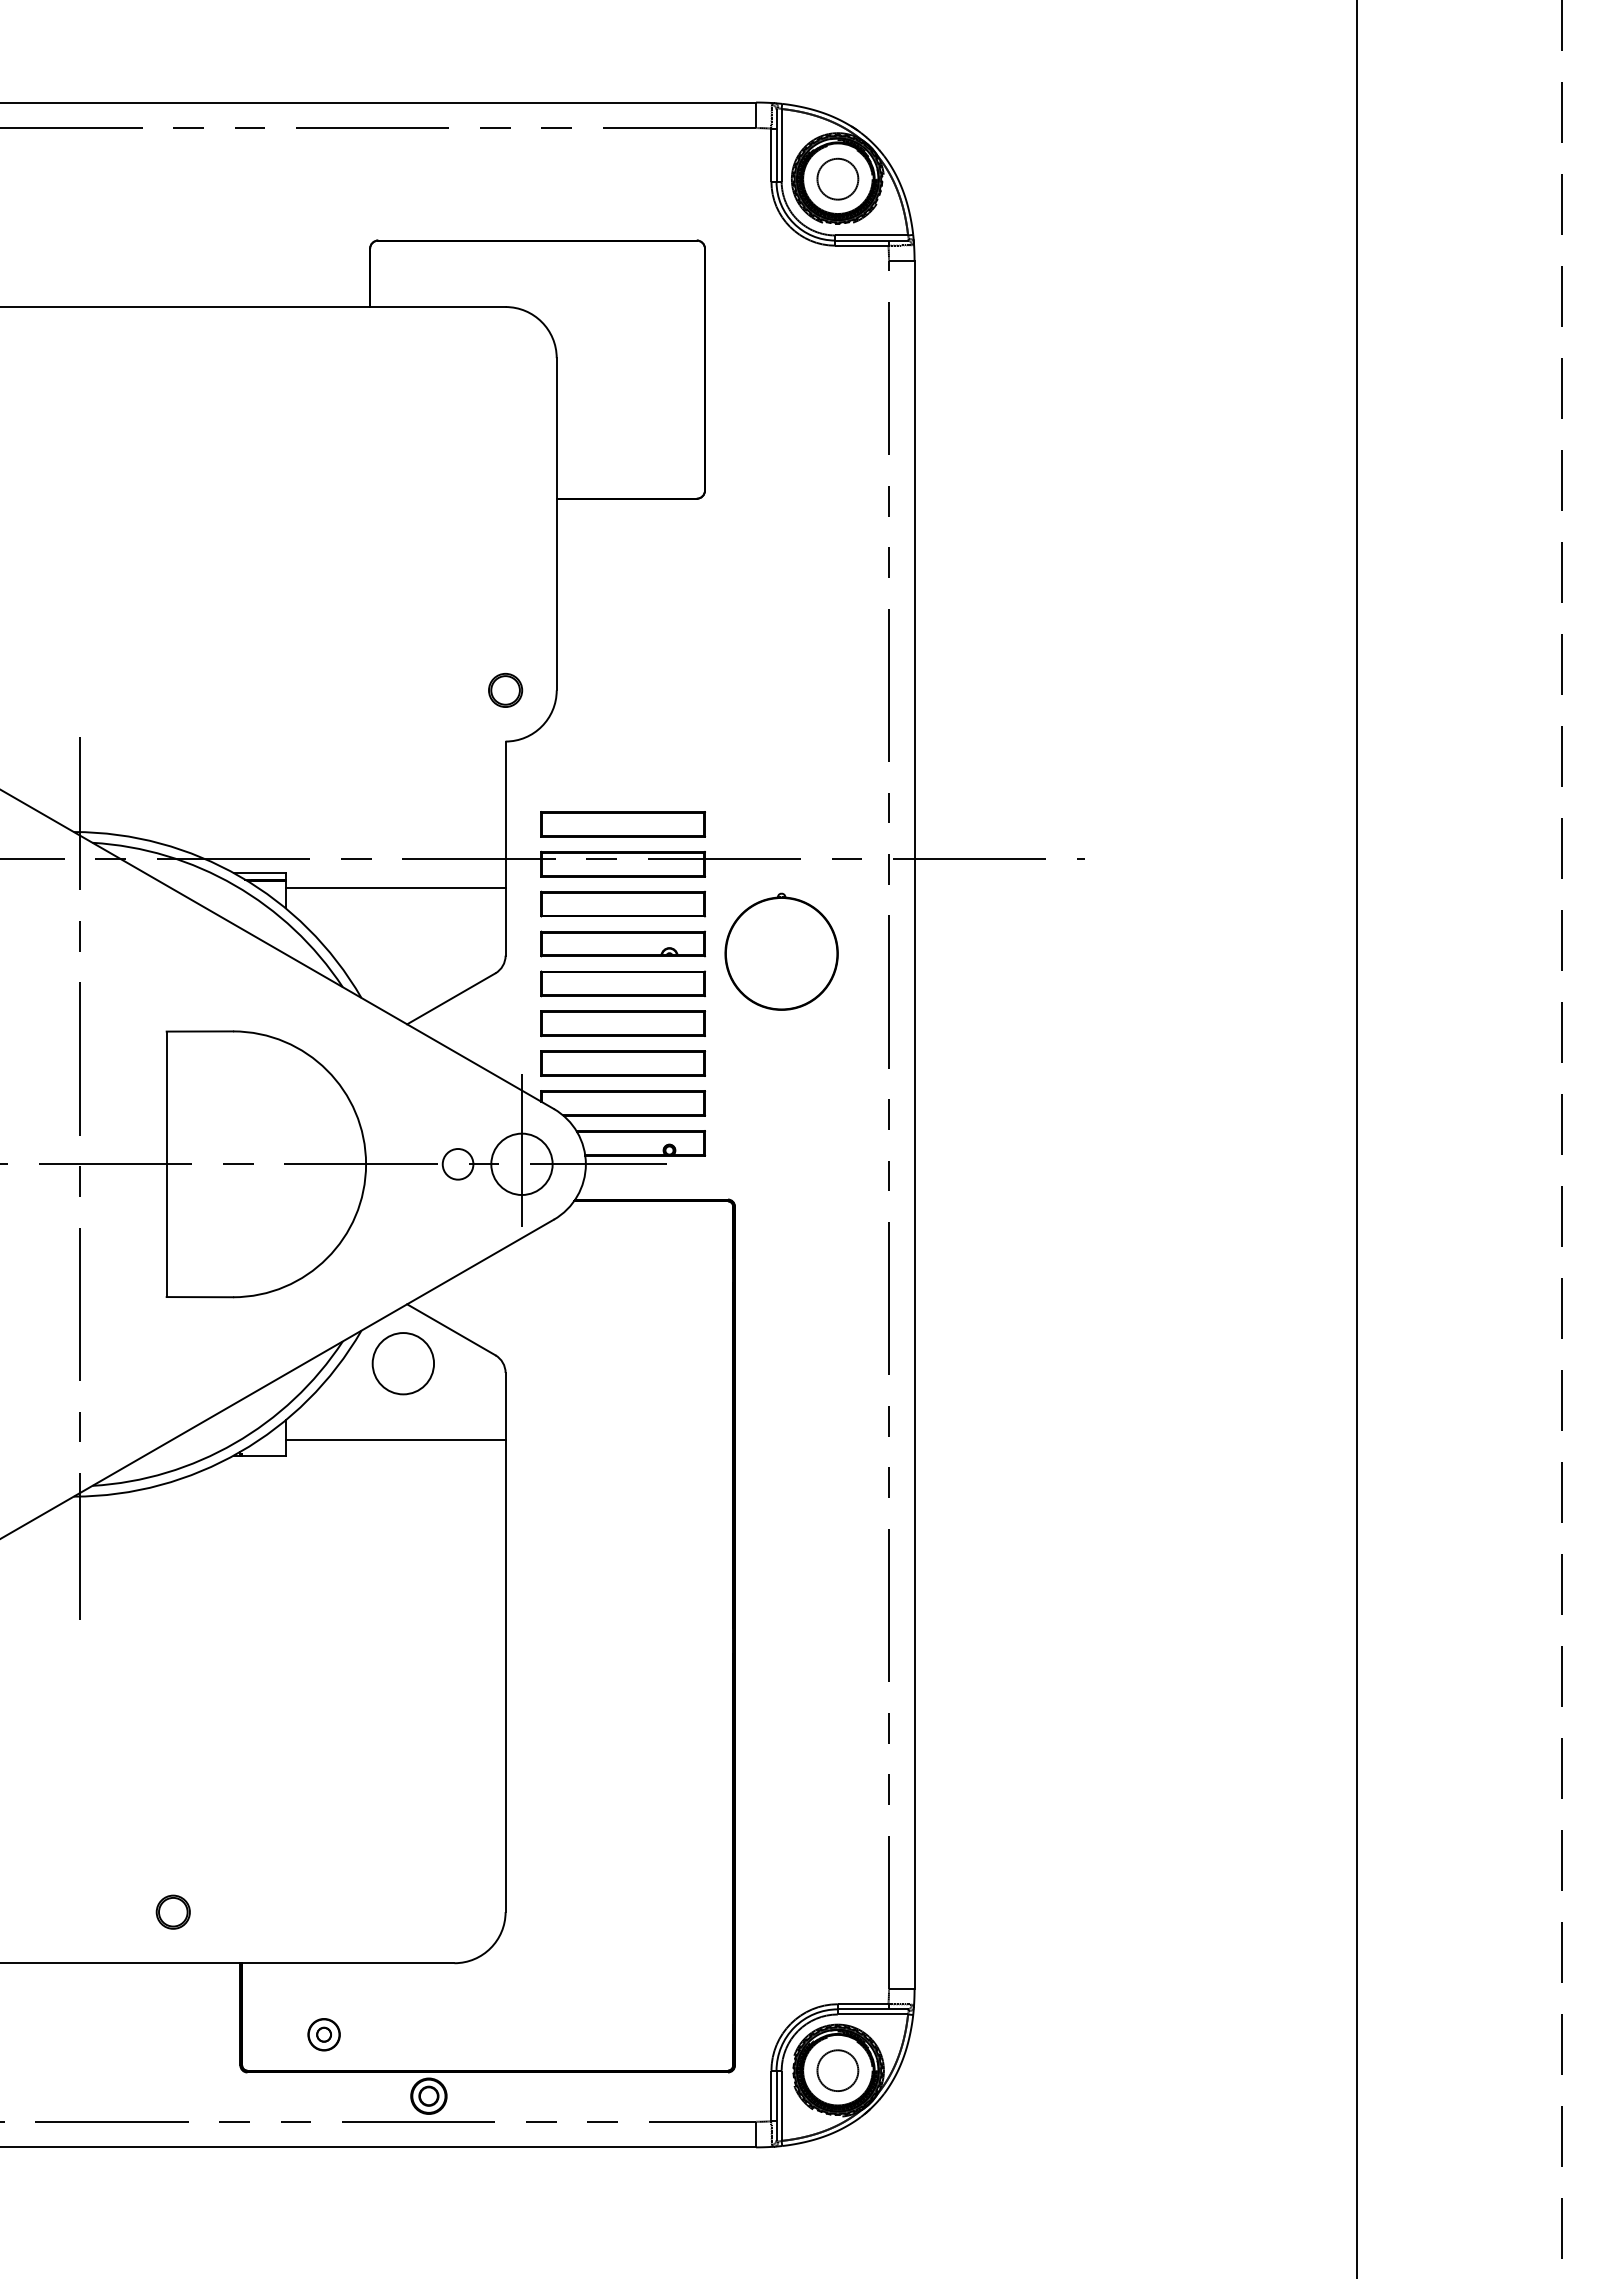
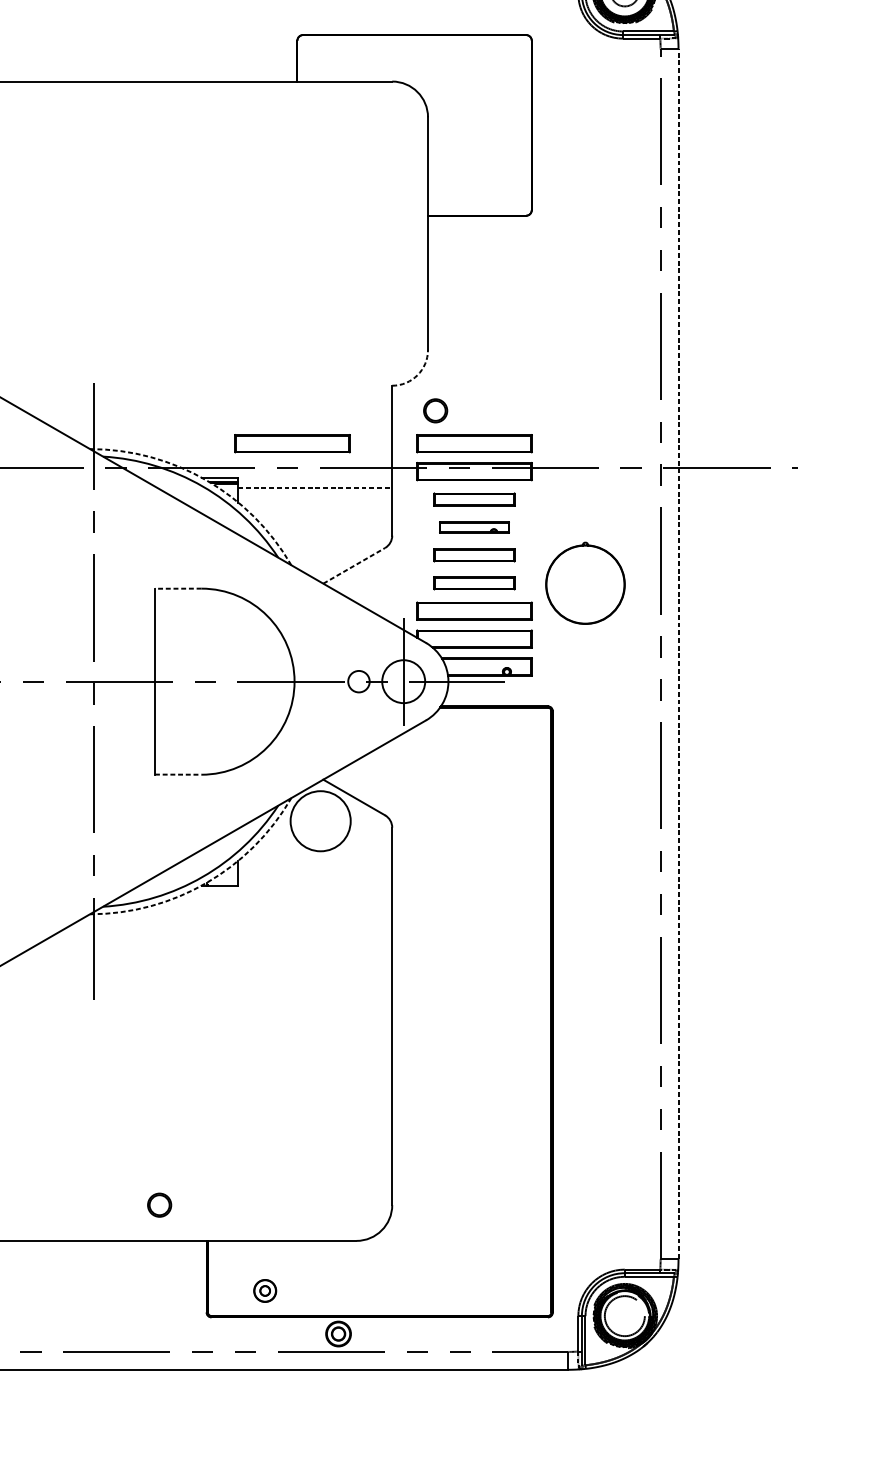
part: (505, 690) -> (435, 410), moved
arc: (541, 726) -> (417, 375), solid -> dashed
part: (362, 824) -> (292, 443), added
arc: (239, 876) -> (205, 480), solid -> dashed
line: (395, 888) -> (315, 488), solid -> dashed
part: (622, 903) -> (474, 499), size x0.7
part: (622, 943) -> (474, 527), size x0.6
part: (781, 951) -> (585, 583), moved
part: (622, 983) -> (474, 555), size x0.7
line: (451, 998) -> (354, 565), solid -> dashed
part: (622, 1023) -> (474, 583), size x0.7
line: (199, 1031) -> (177, 588), solid -> dashed
line: (914, 1124) -> (678, 653), solid -> dashed
line: (200, 1297) -> (178, 774), solid -> dashed
circle: (403, 1363) -> (320, 821), size x1.4
line: (395, 1440) -> (315, 875), removed
arc: (239, 1452) -> (205, 883), solid -> dashed
circle: (837, 2070) -> (624, 1316), size x1.4

